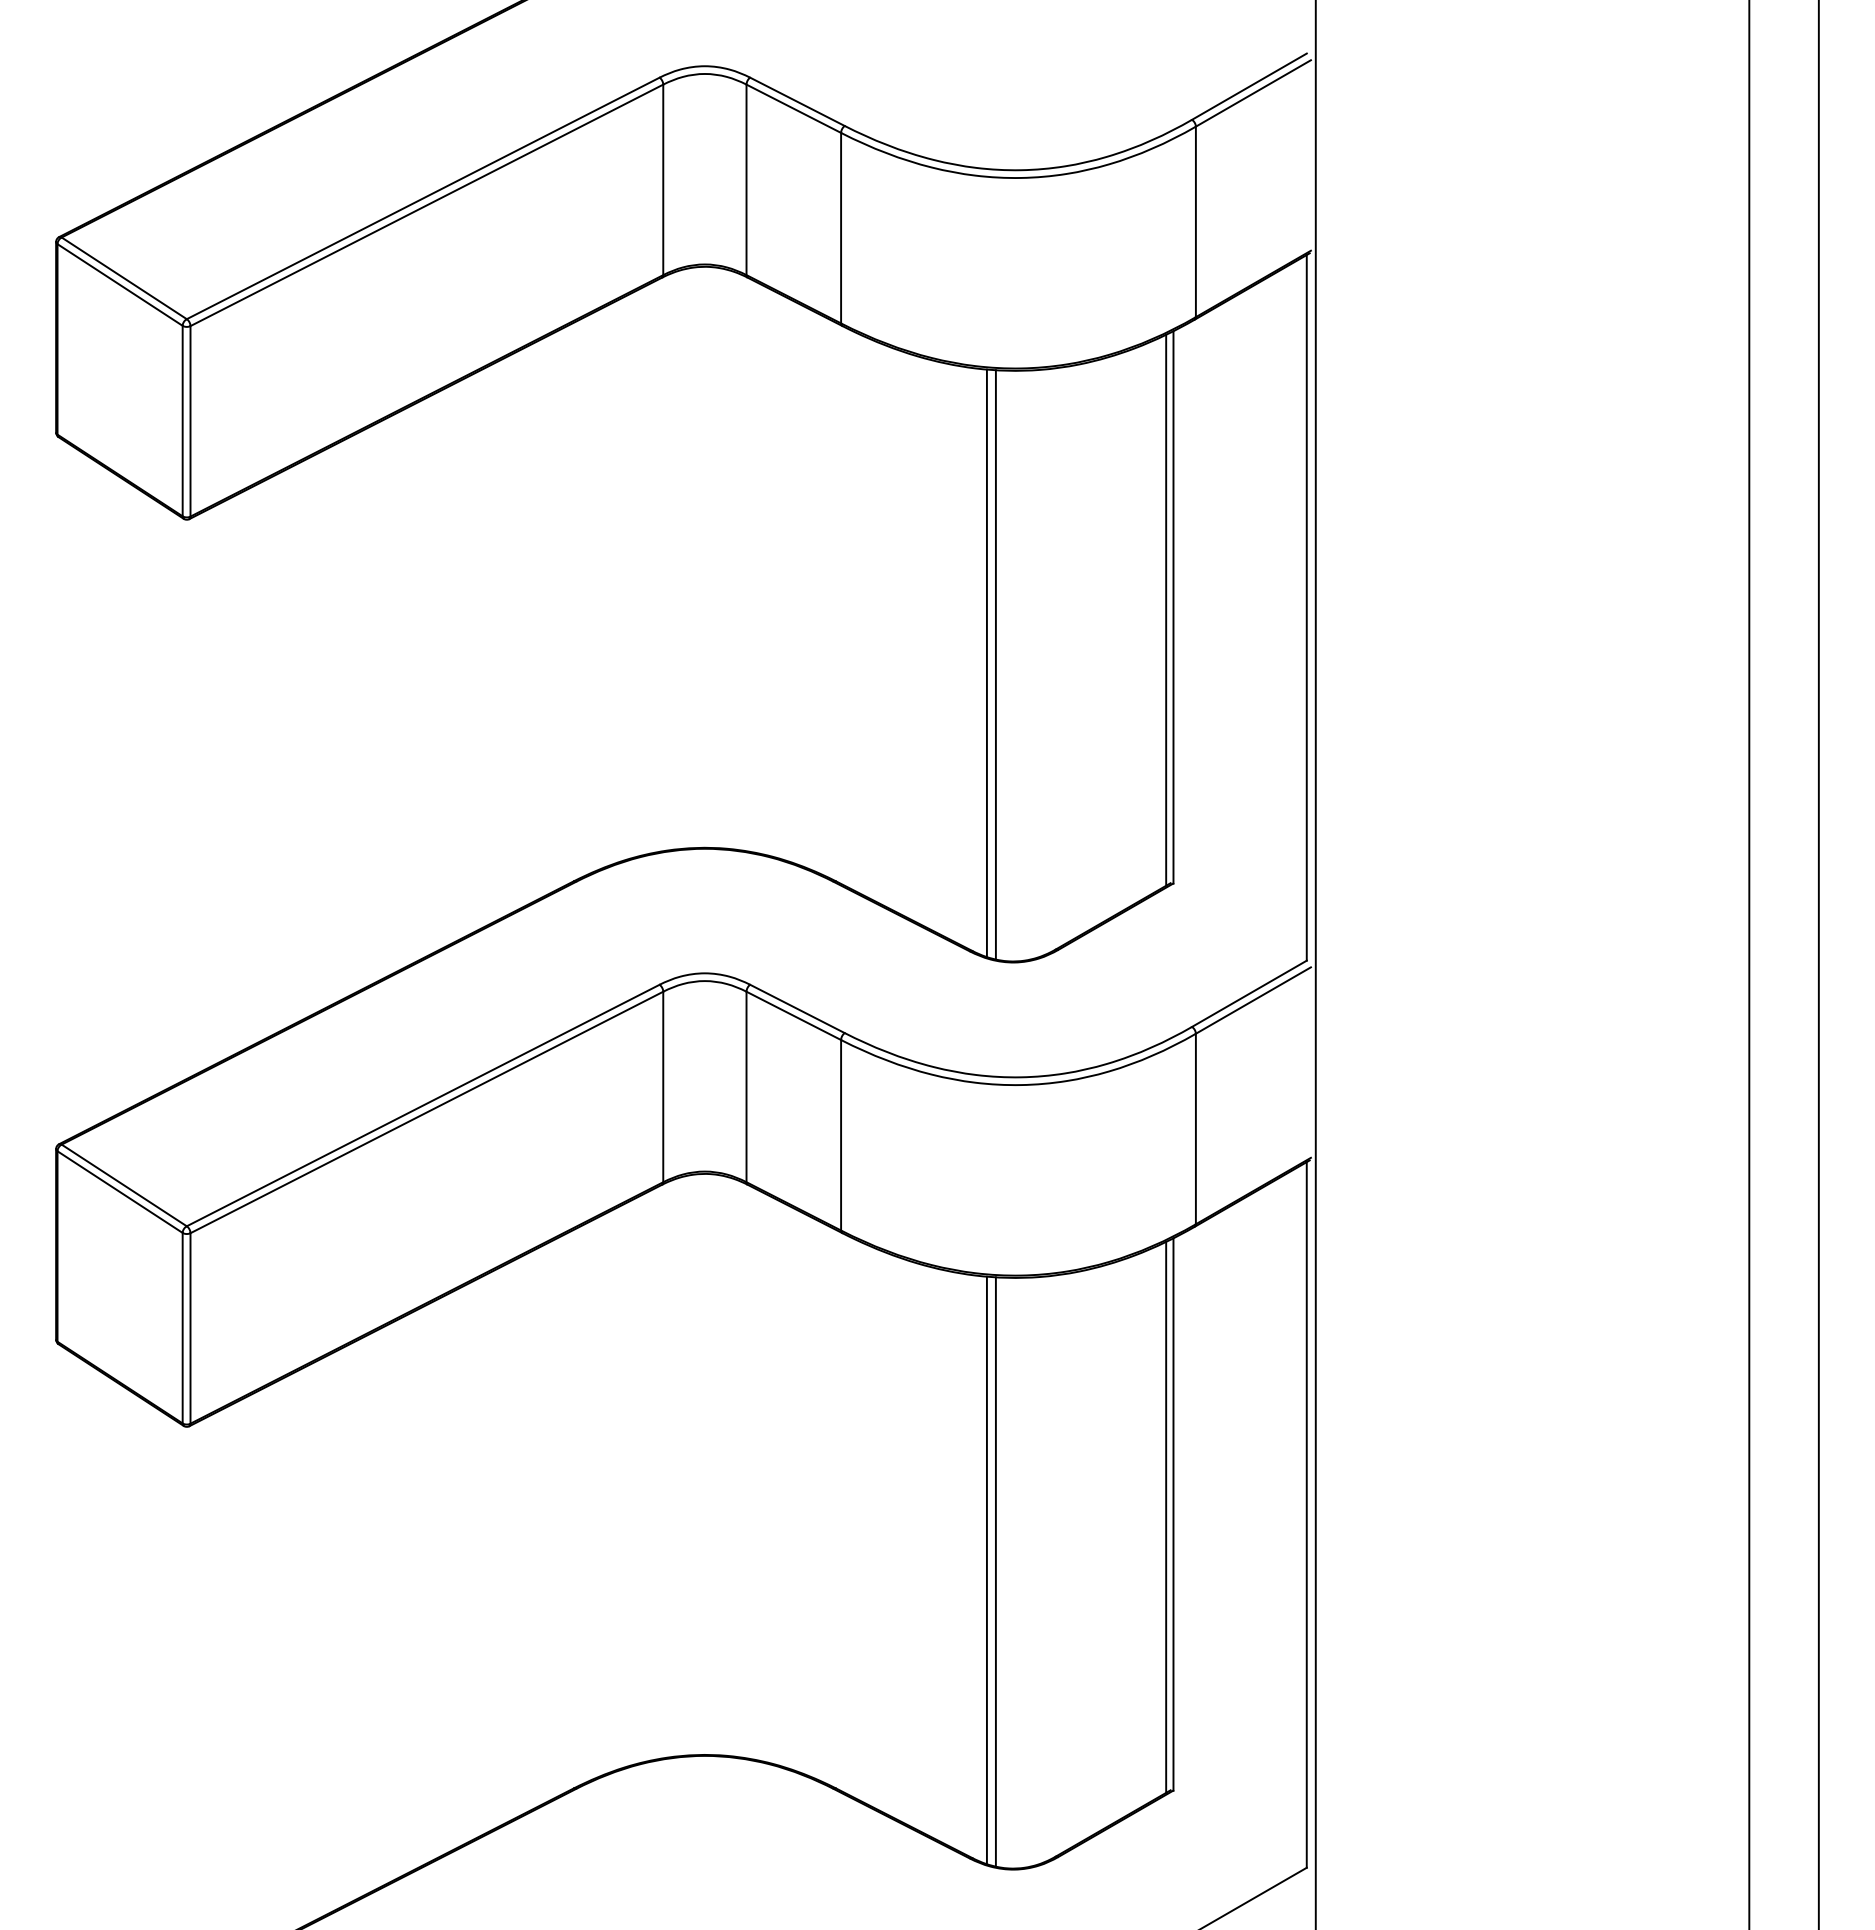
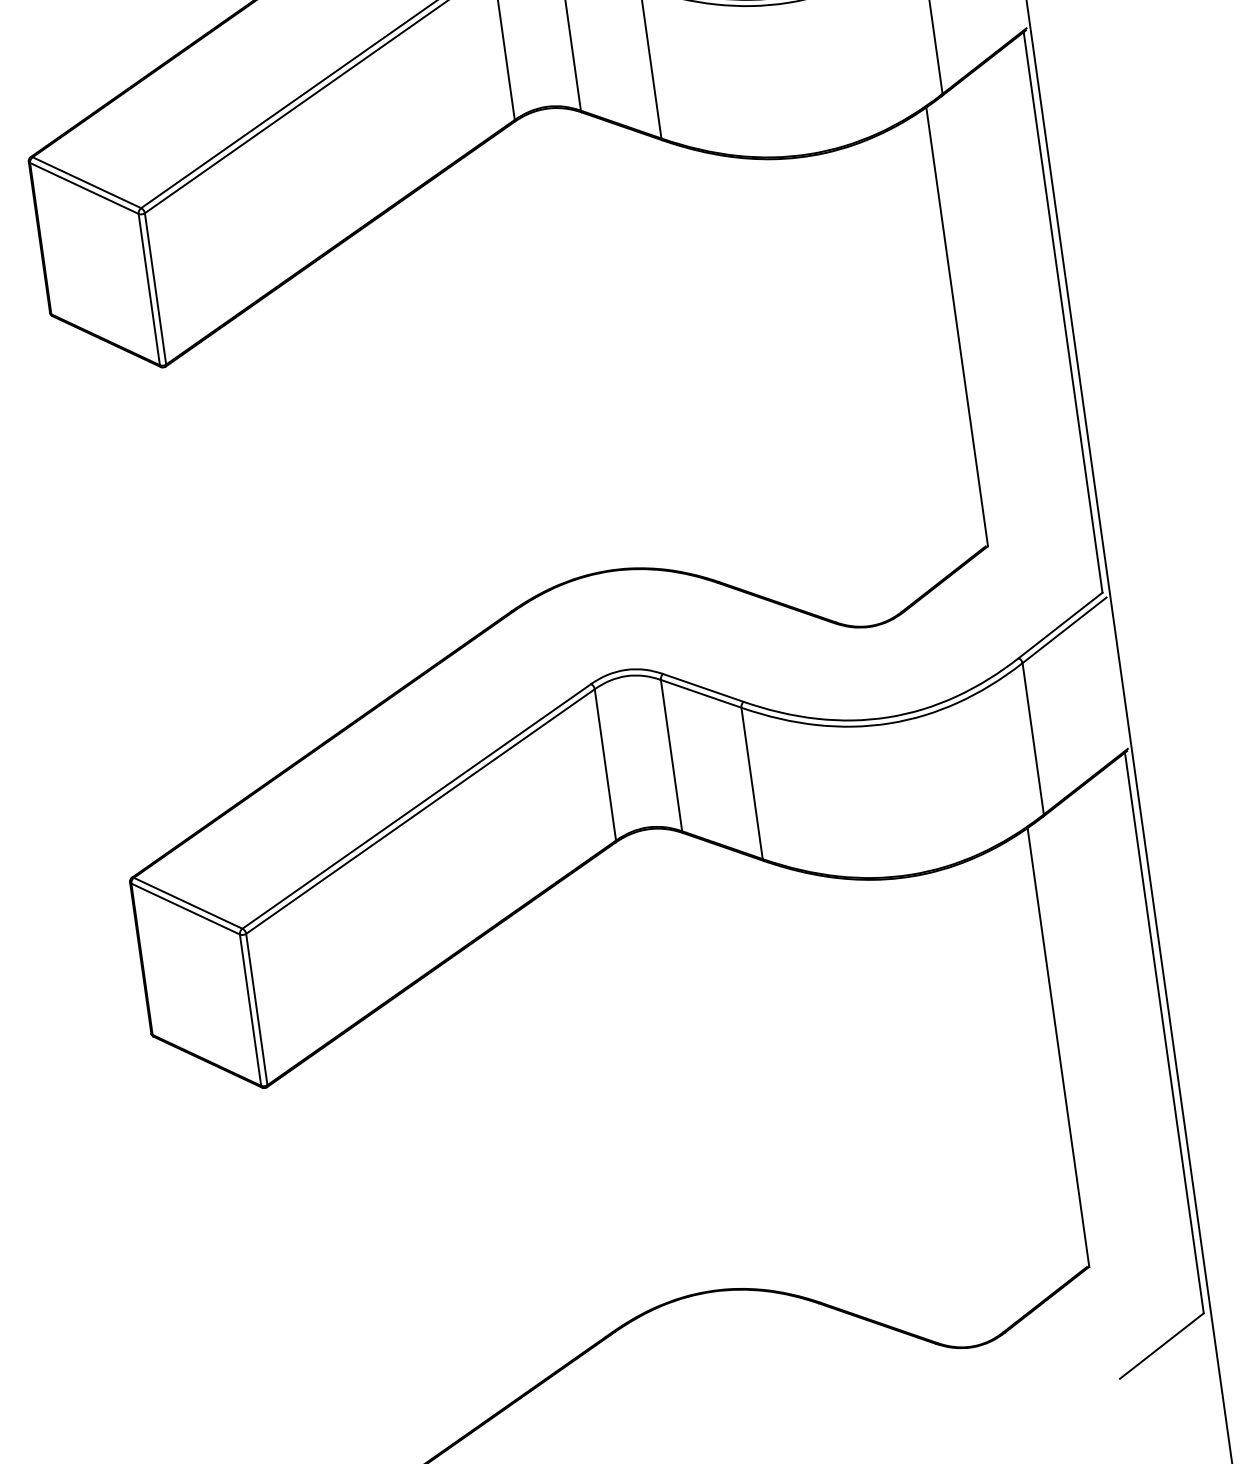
line: (1166, 609) -> (951, 329), removed
line: (986, 663) -> (814, 392), removed
line: (995, 664) -> (822, 392), removed
line: (1166, 1516) -> (1053, 1049), removed
line: (986, 1570) -> (916, 1112), removed
line: (995, 1571) -> (923, 1112), removed

